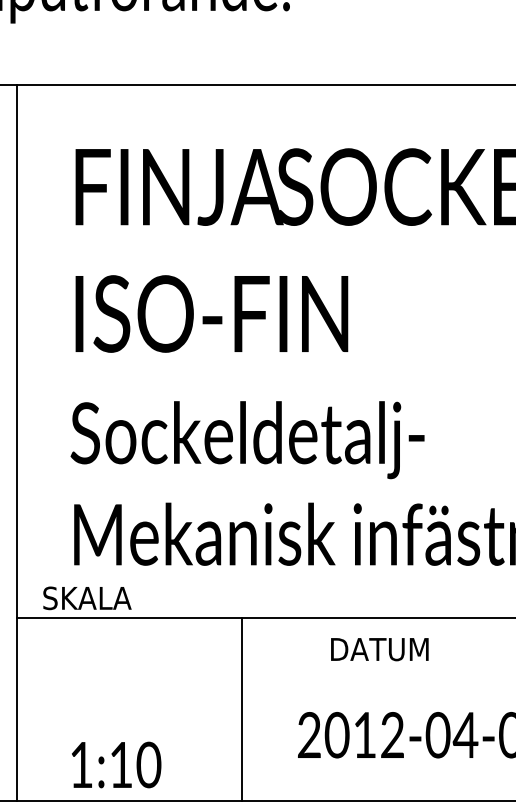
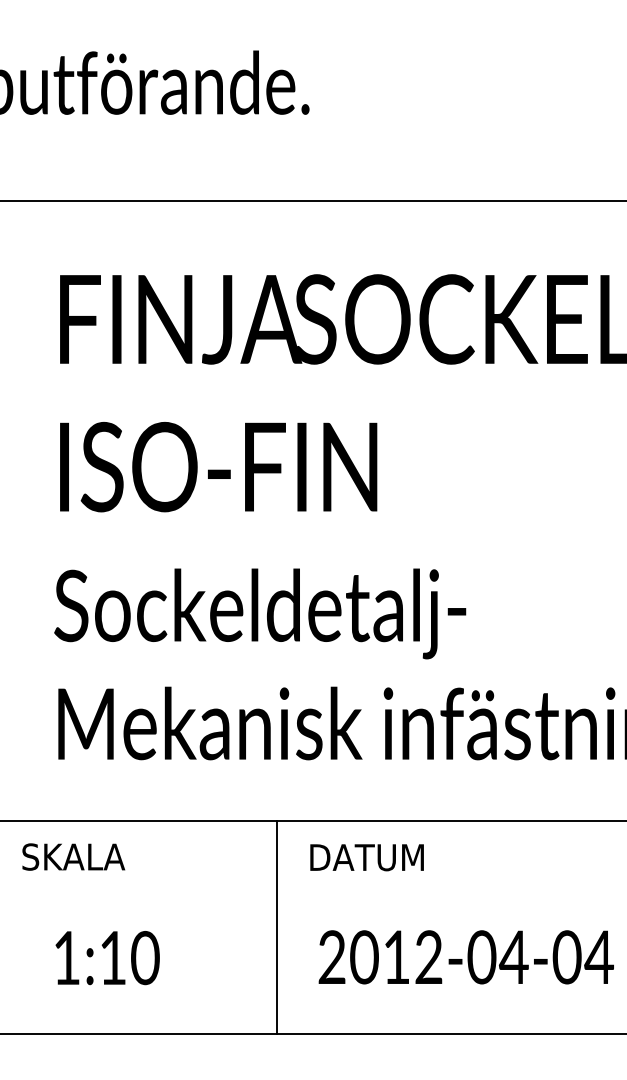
text: (87, 597) -> (73, 856), moved
text: (379, 649) -> (366, 857), moved
line: (241, 709) -> (276, 927), moved
text: (116, 765) -> (107, 958), moved

